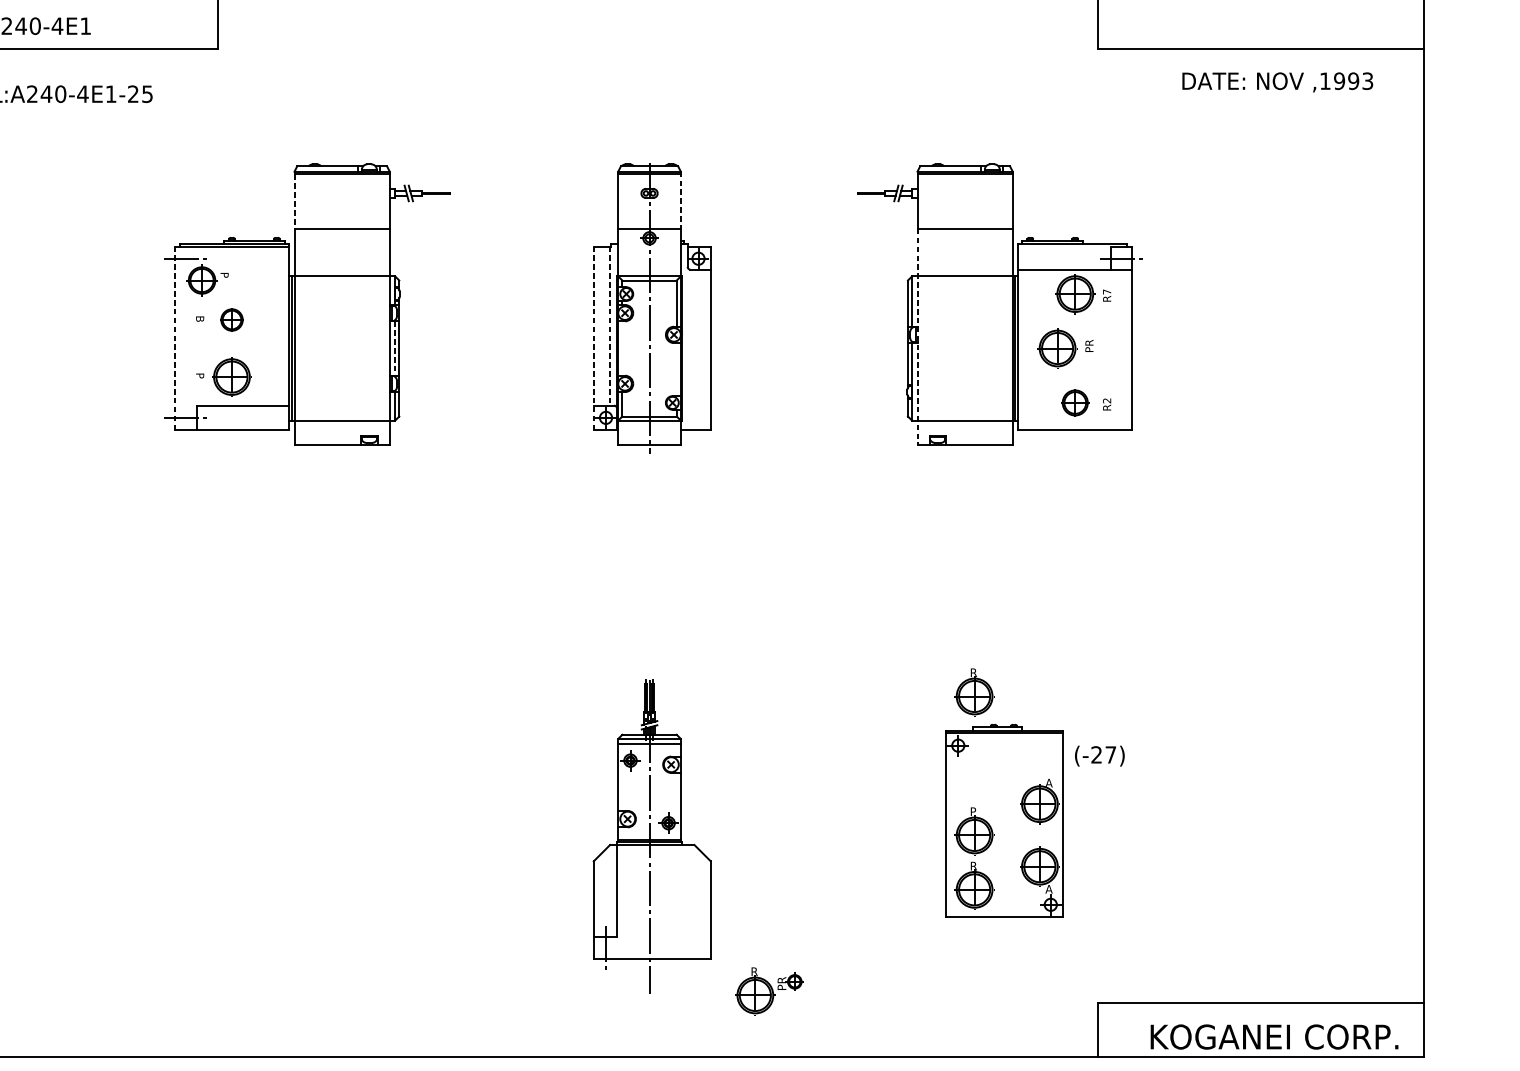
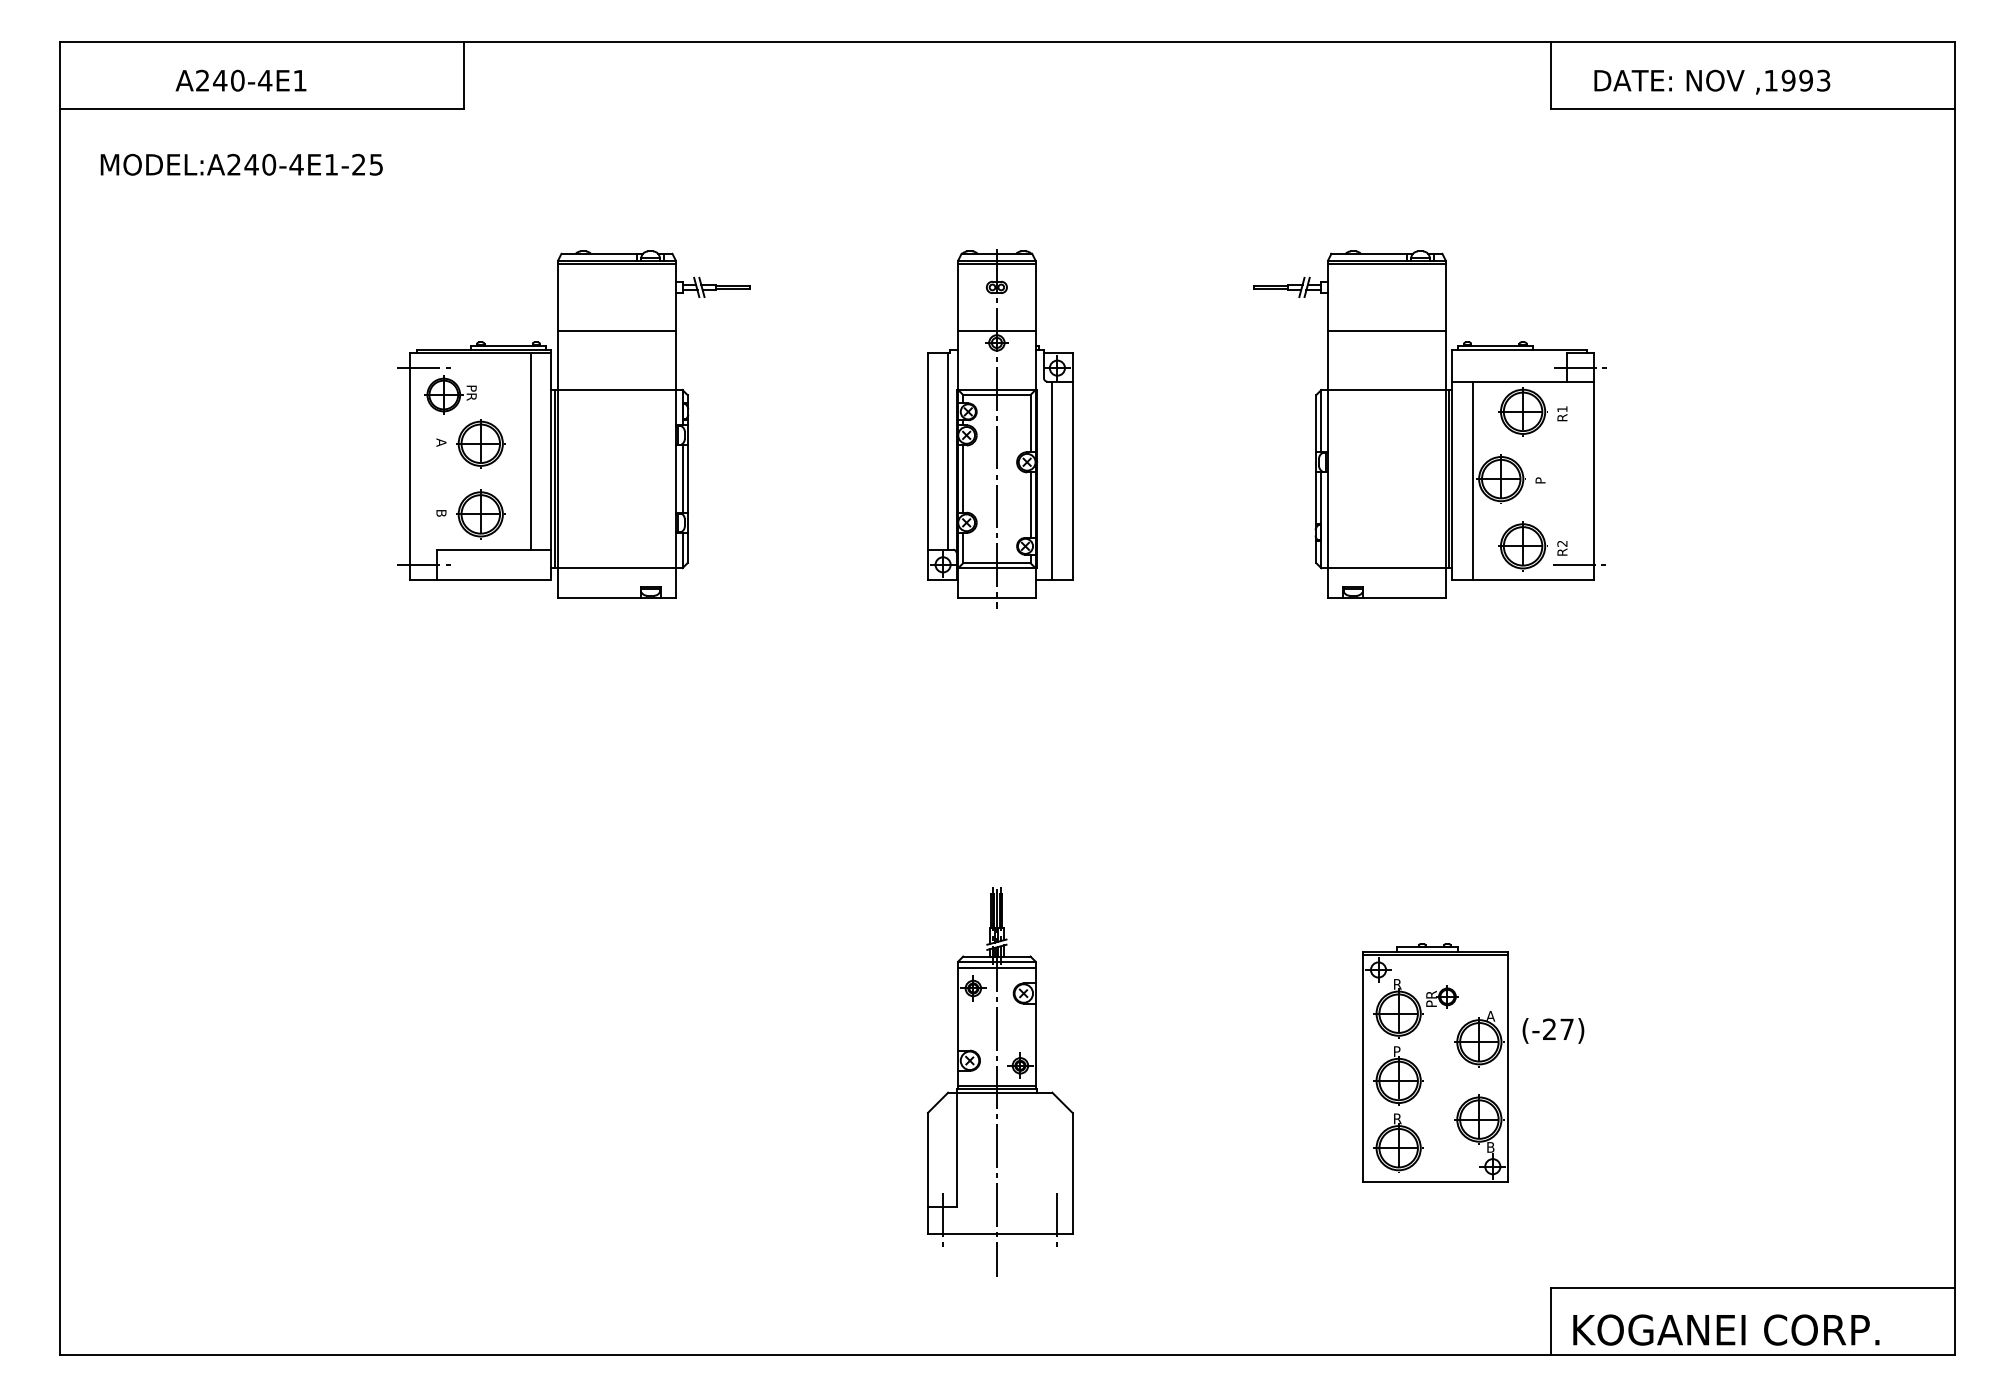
text: (1277, 81) -> (1712, 81), moved
line: (680, 200) -> (1035, 296), dashed -> solid
line: (294, 201) -> (558, 297), dashed -> solid
text: (224, 281) -> (471, 396), P -> PR
text: (1107, 292) -> (1562, 409), R7 -> R1
text: (200, 318) -> (441, 442), B -> A
part: (231, 319) -> (480, 443), size x1.67
line: (272, 326) -> (531, 451), added
line: (610, 326) -> (948, 451), dashed -> solid
line: (917, 336) -> (1328, 464), dashed -> solid
line: (175, 339) -> (410, 467), dashed -> solid
line: (593, 339) -> (927, 467), dashed -> solid
text: (1089, 342) -> (1540, 471), PR -> P
line: (395, 348) -> (682, 479), dashed -> solid
line: (622, 348) -> (963, 478), added
line: (694, 349) -> (1052, 480), added
line: (1034, 349) -> (1472, 480), added
line: (676, 369) -> (1030, 504), added
text: (200, 376) -> (441, 513), P -> B
part: (1074, 403) -> (1522, 546), size x1.43
line: (1120, 417) -> (1579, 564), added
part: (974, 691) -> (1398, 903), removed
text: (1099, 755) -> (1553, 1030), moved
text: (1048, 889) -> (1490, 1147), A -> B
line: (698, 948) -> (1057, 1220), added
part: (768, 991) -> (1415, 1008), moved
text: (1274, 1036) -> (1726, 1329), moved

